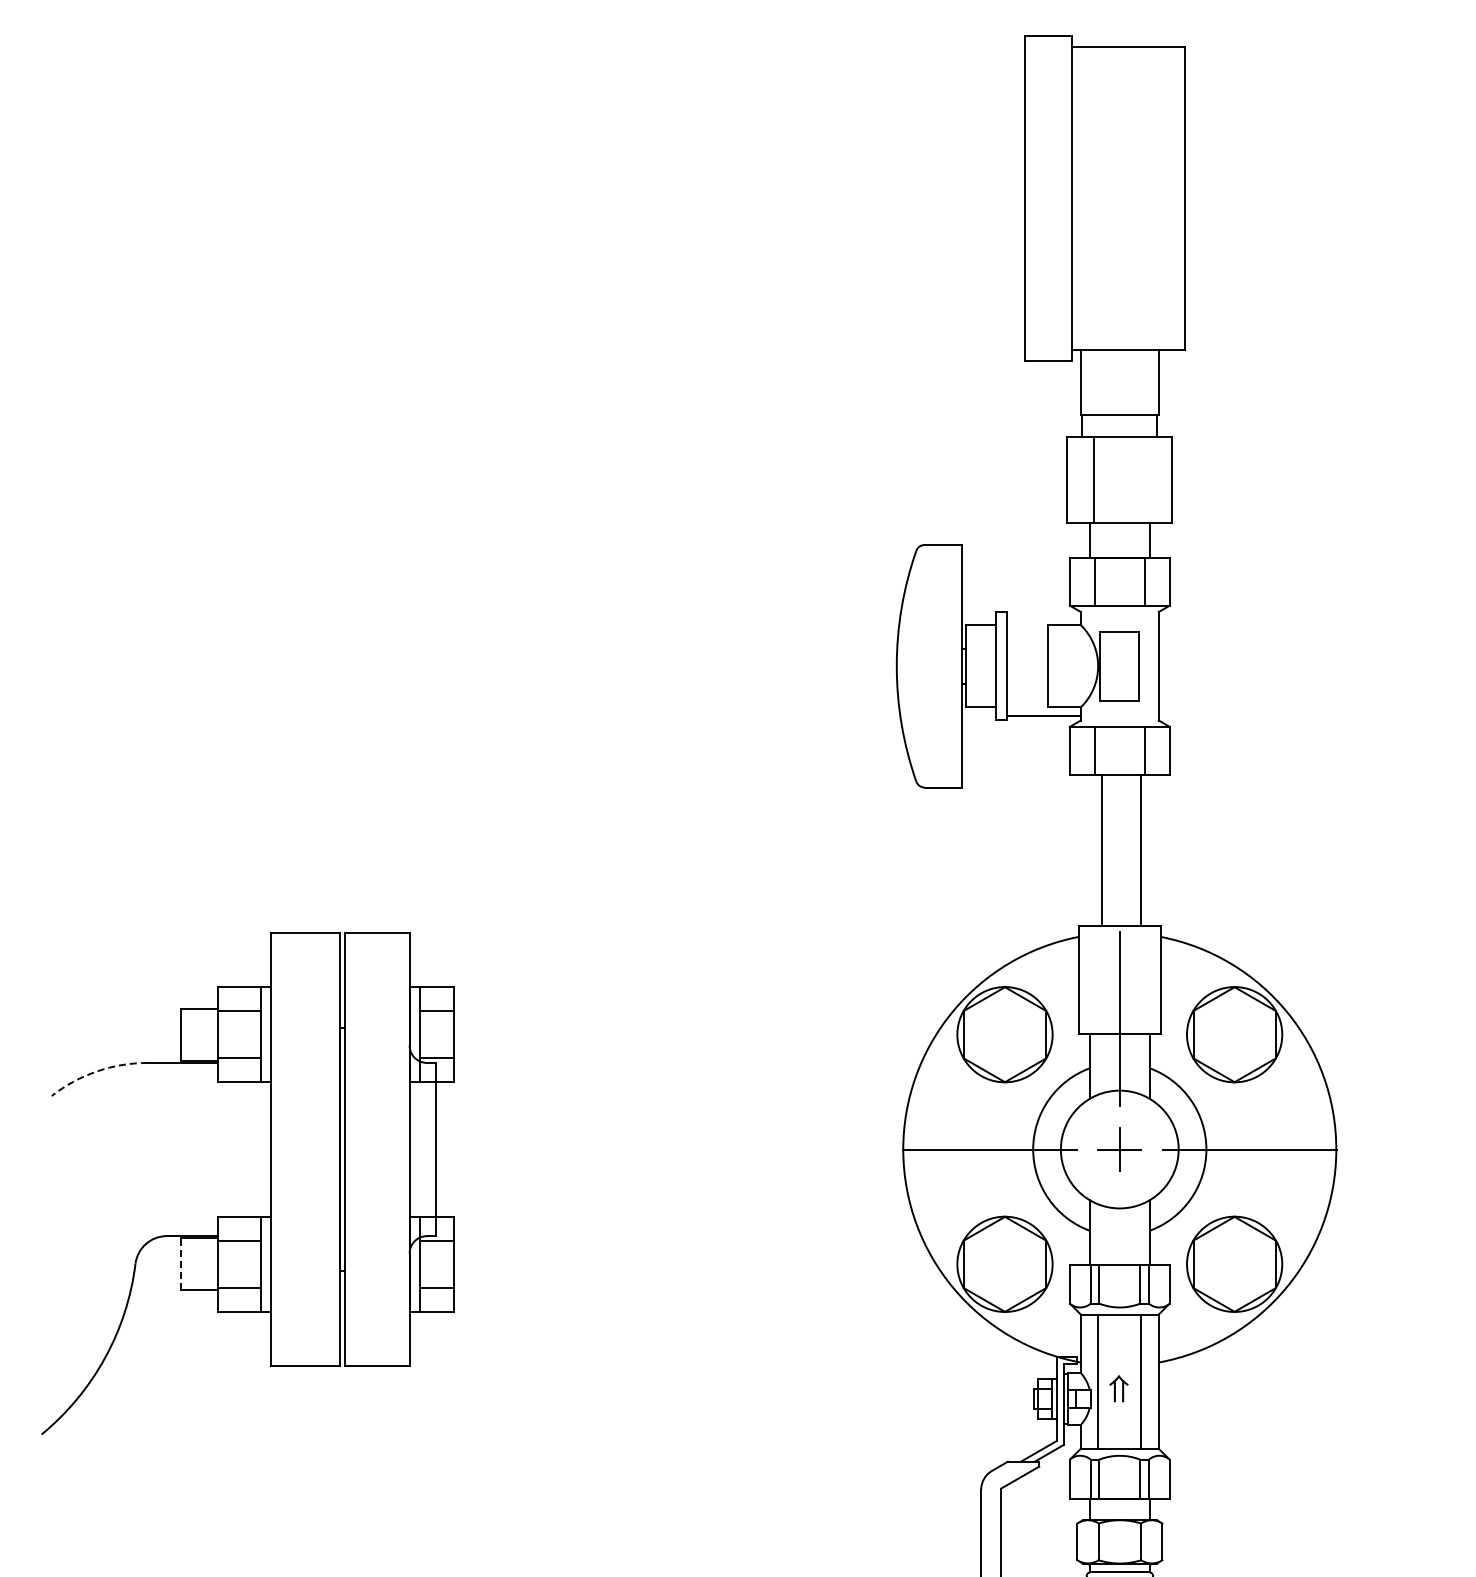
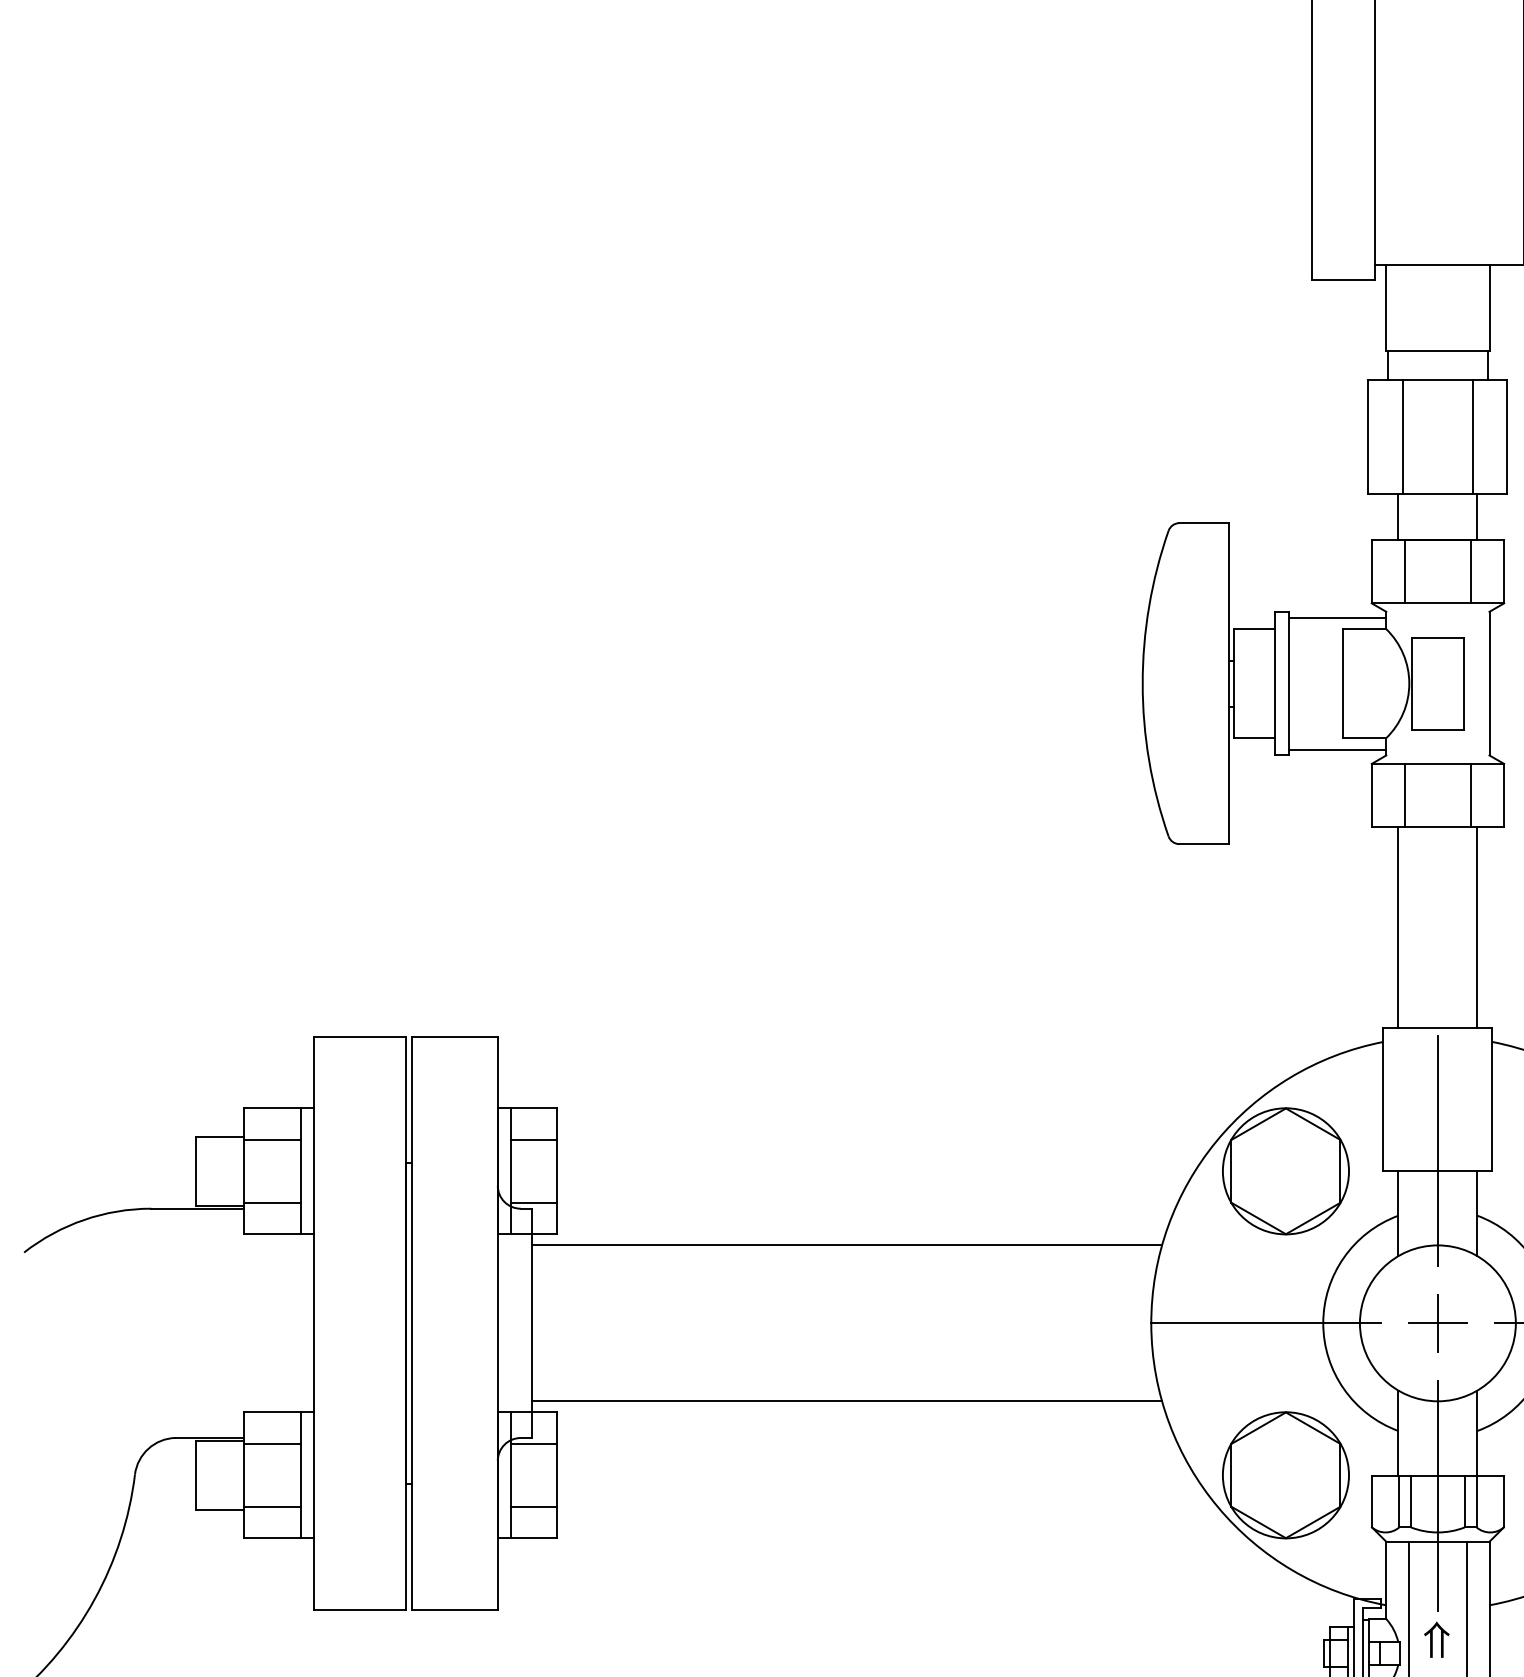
line: (1146, 479) -> (1473, 436), added
line: (1043, 616) -> (1336, 617), added
line: (1101, 850) -> (1477, 927), moved
line: (1140, 850) -> (1397, 927), moved
arc: (97, 1071) -> (84, 1220), dashed -> solid
line: (673, 1090) -> (847, 1245), added
line: (673, 1208) -> (847, 1401), added
line: (181, 1264) -> (195, 1475), dashed -> solid
line: (1119, 1279) -> (1437, 1495), added

